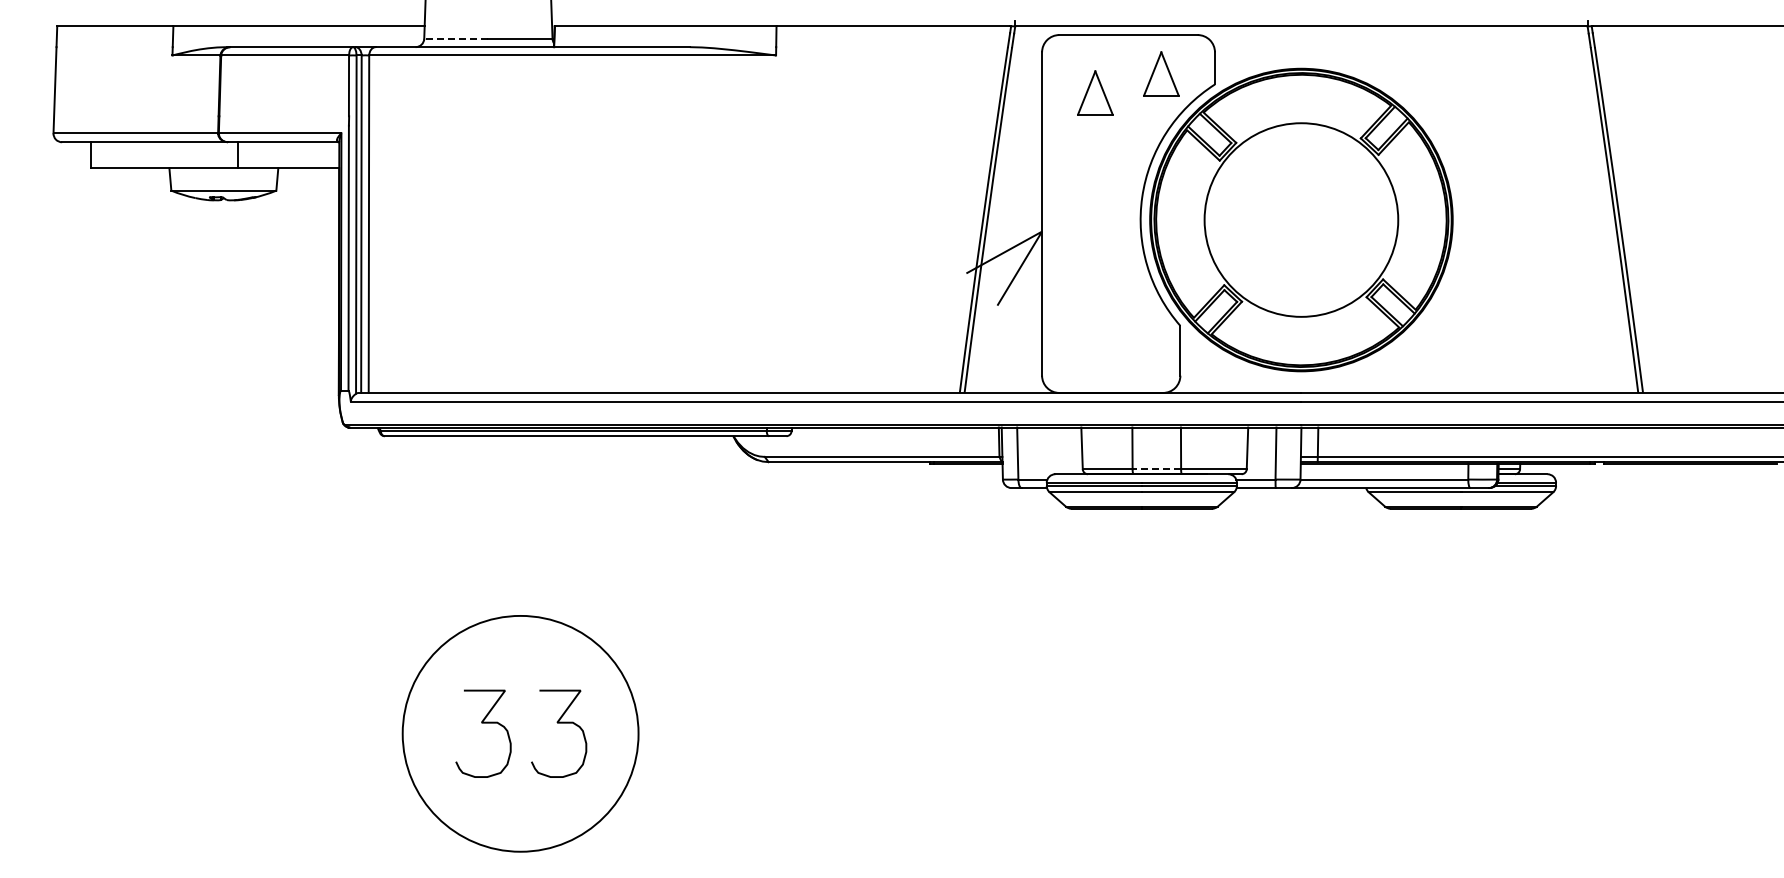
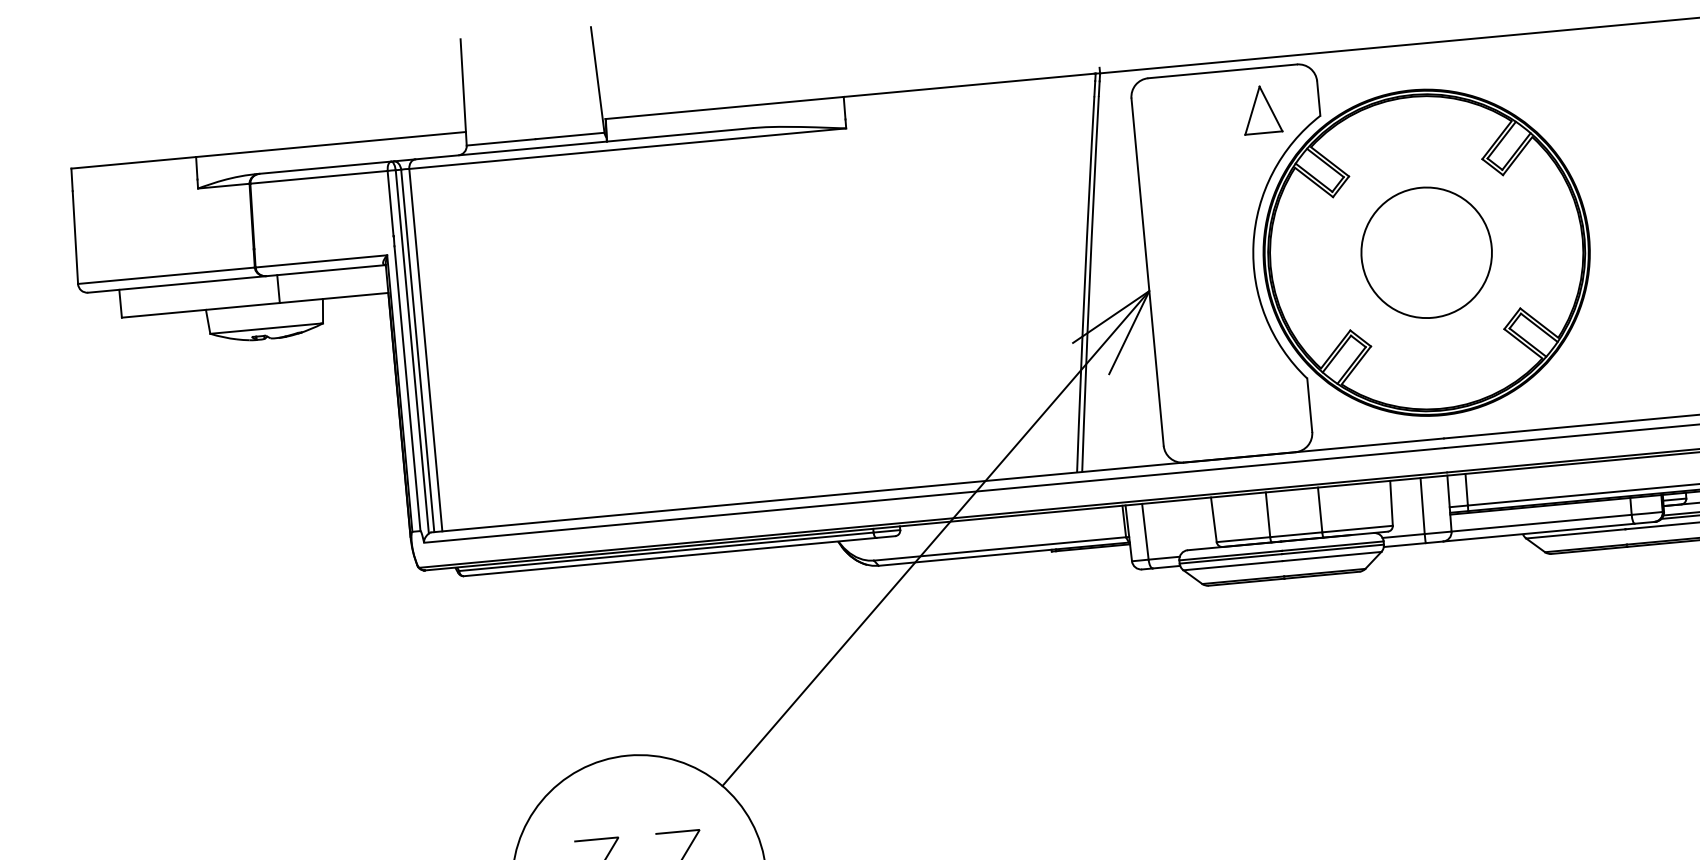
line: (455, 38) -> (500, 142), dashed -> solid
part: (1095, 92) -> (1192, 136), removed
circle: (1300, 219) -> (1425, 252), size x0.62
line: (823, 441) -> (935, 538), added
line: (1156, 469) -> (1295, 535), dashed -> solid

